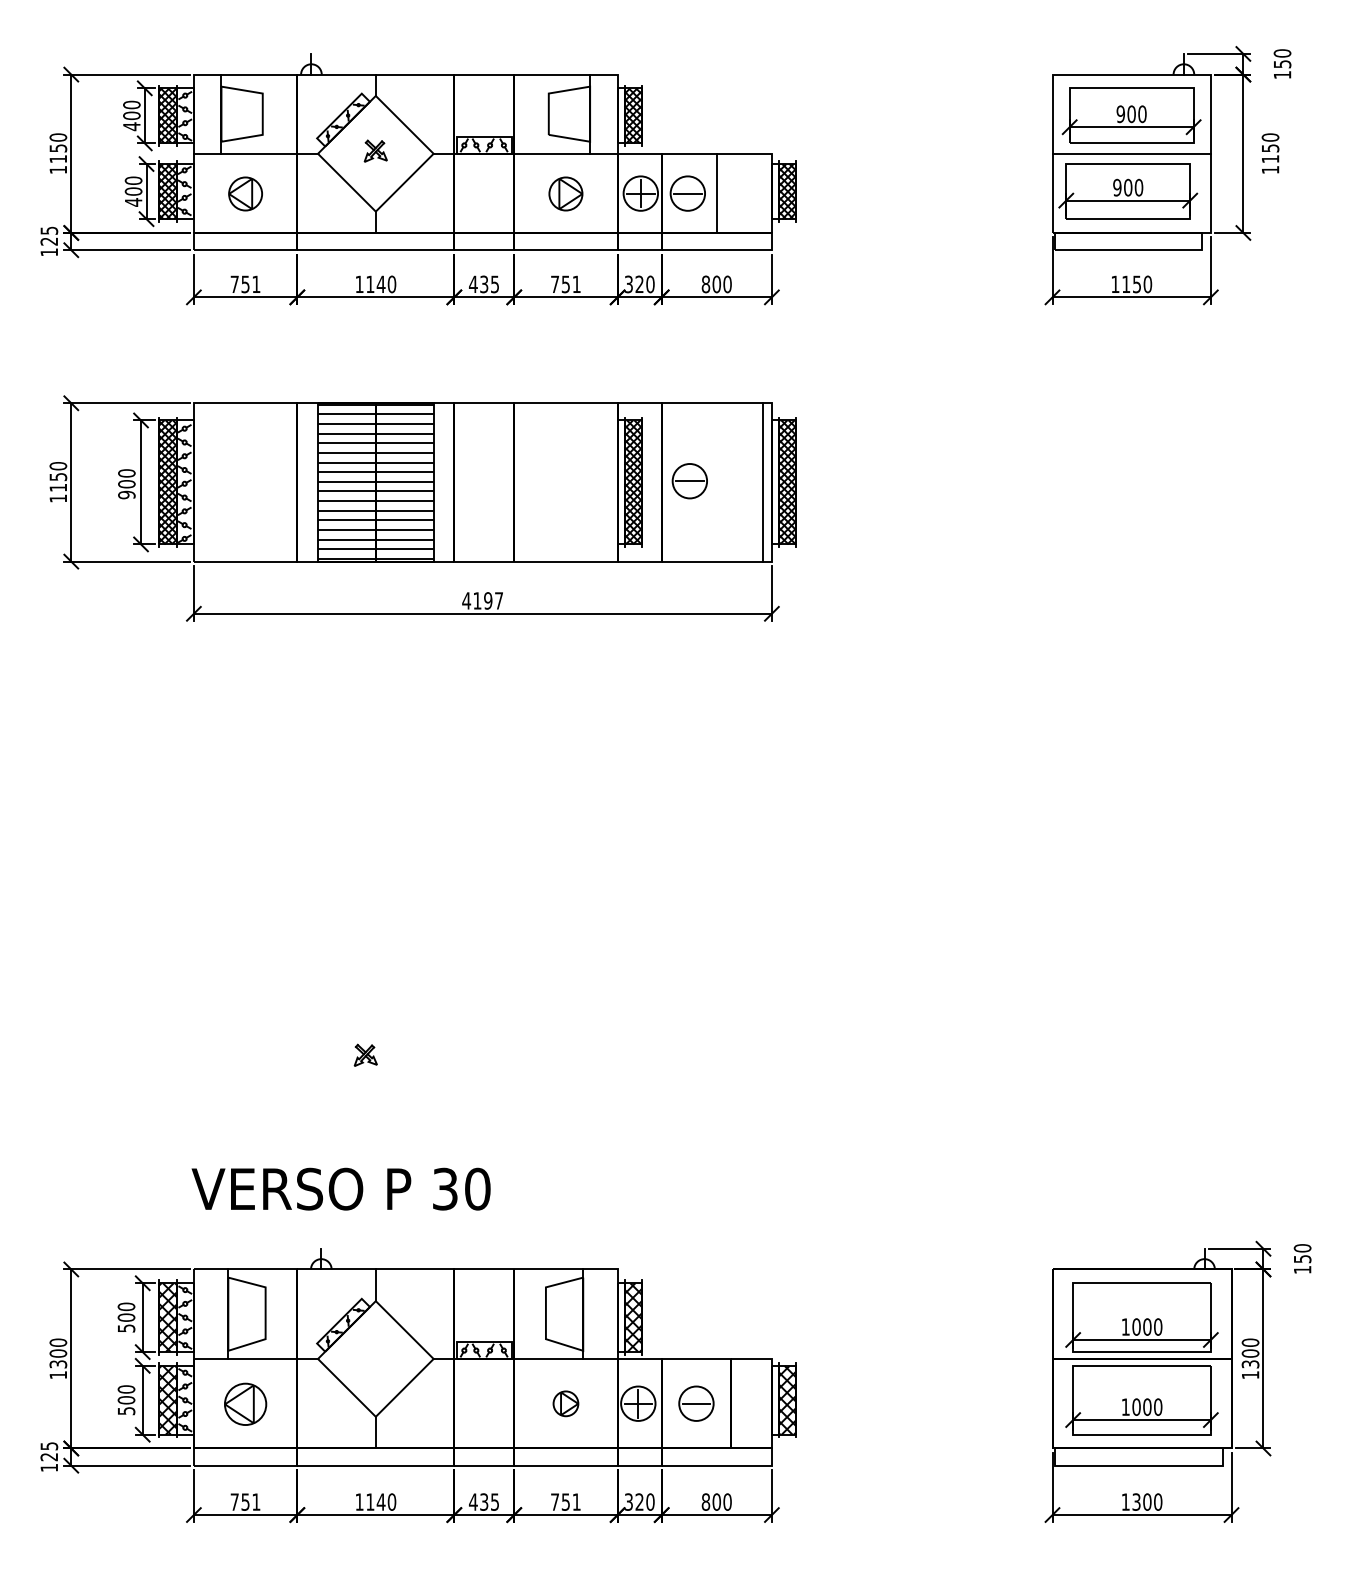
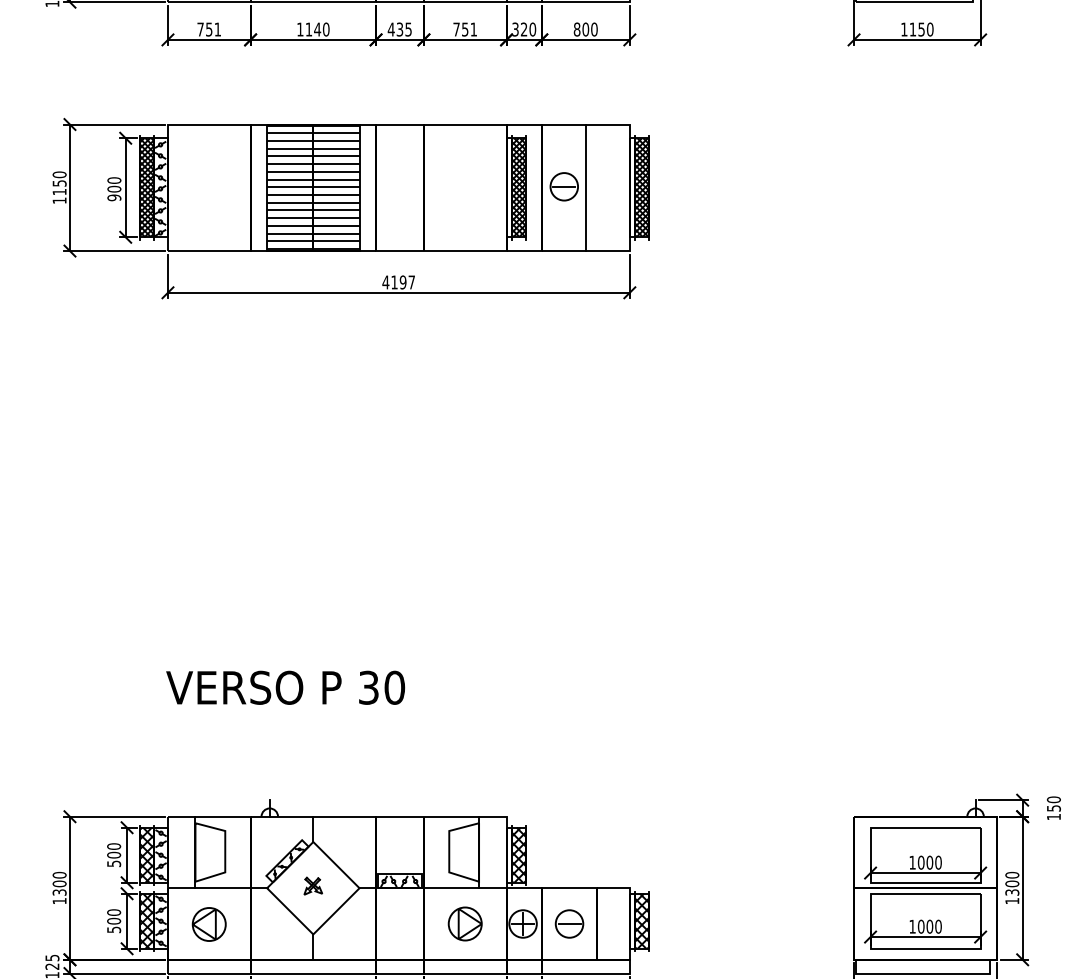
line: (762, 482) -> (585, 187), moved
part: (365, 1054) -> (313, 885), moved
text: (340, 1188) -> (285, 687), moved
part: (565, 1403) -> (464, 923), size x1.67

